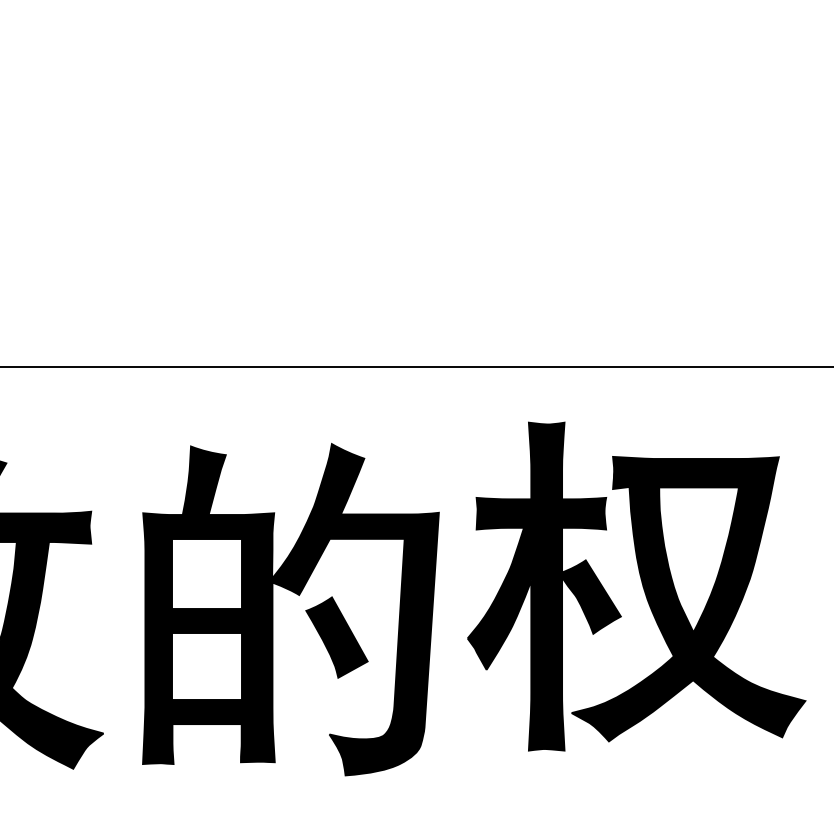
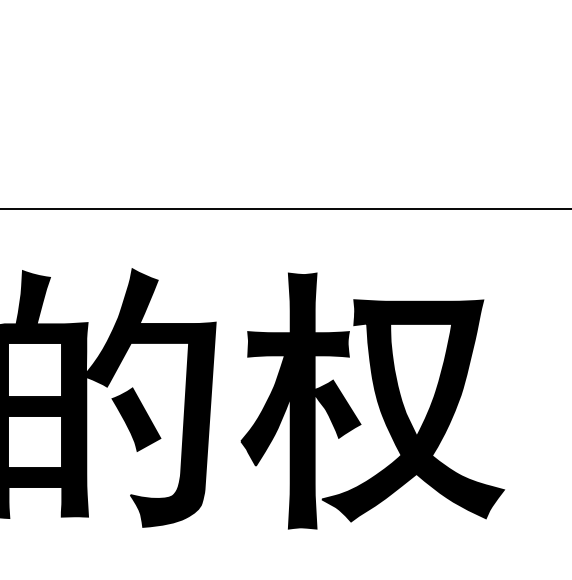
part: (636, 586) -> (372, 400), moved

